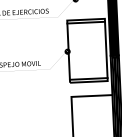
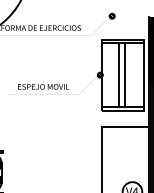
line: (83, 51) -> (118, 75), added
line: (89, 51) -> (125, 75), added

